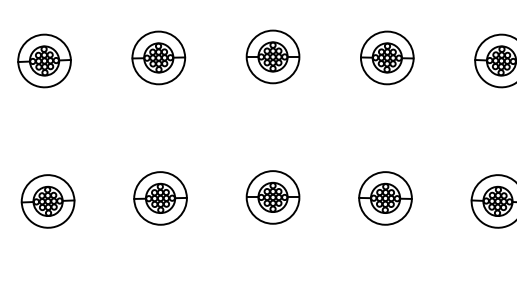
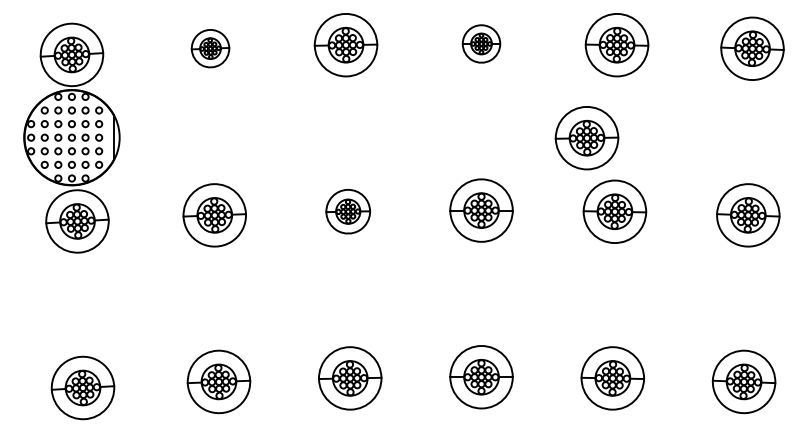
part: (273, 56) -> (481, 43), size x0.6
part: (44, 60) -> (210, 48), size x0.6
part: (361, 136) -> (586, 138), added
part: (160, 198) -> (348, 211), size x0.7

